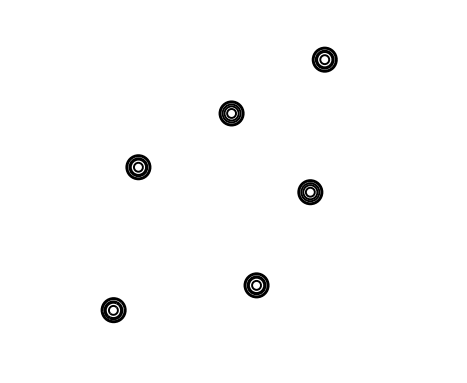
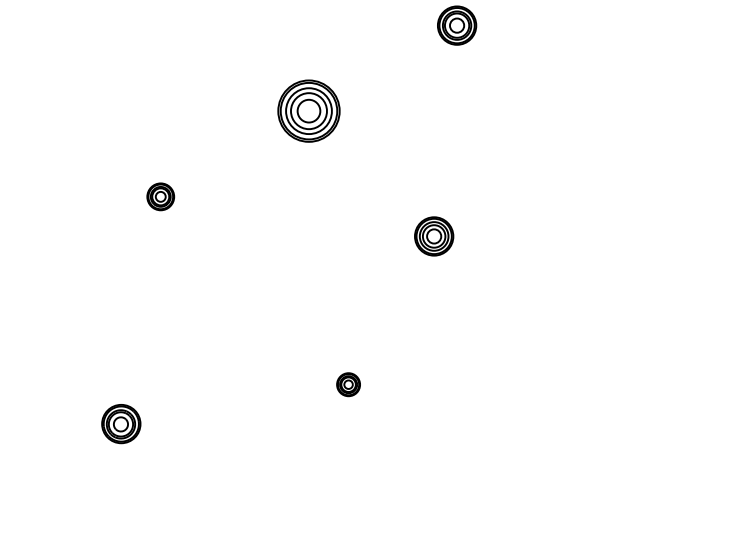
part: (231, 113) -> (308, 111), size x1.6
part: (138, 167) -> (160, 197), size x0.7
part: (256, 285) -> (348, 384), size x0.6

